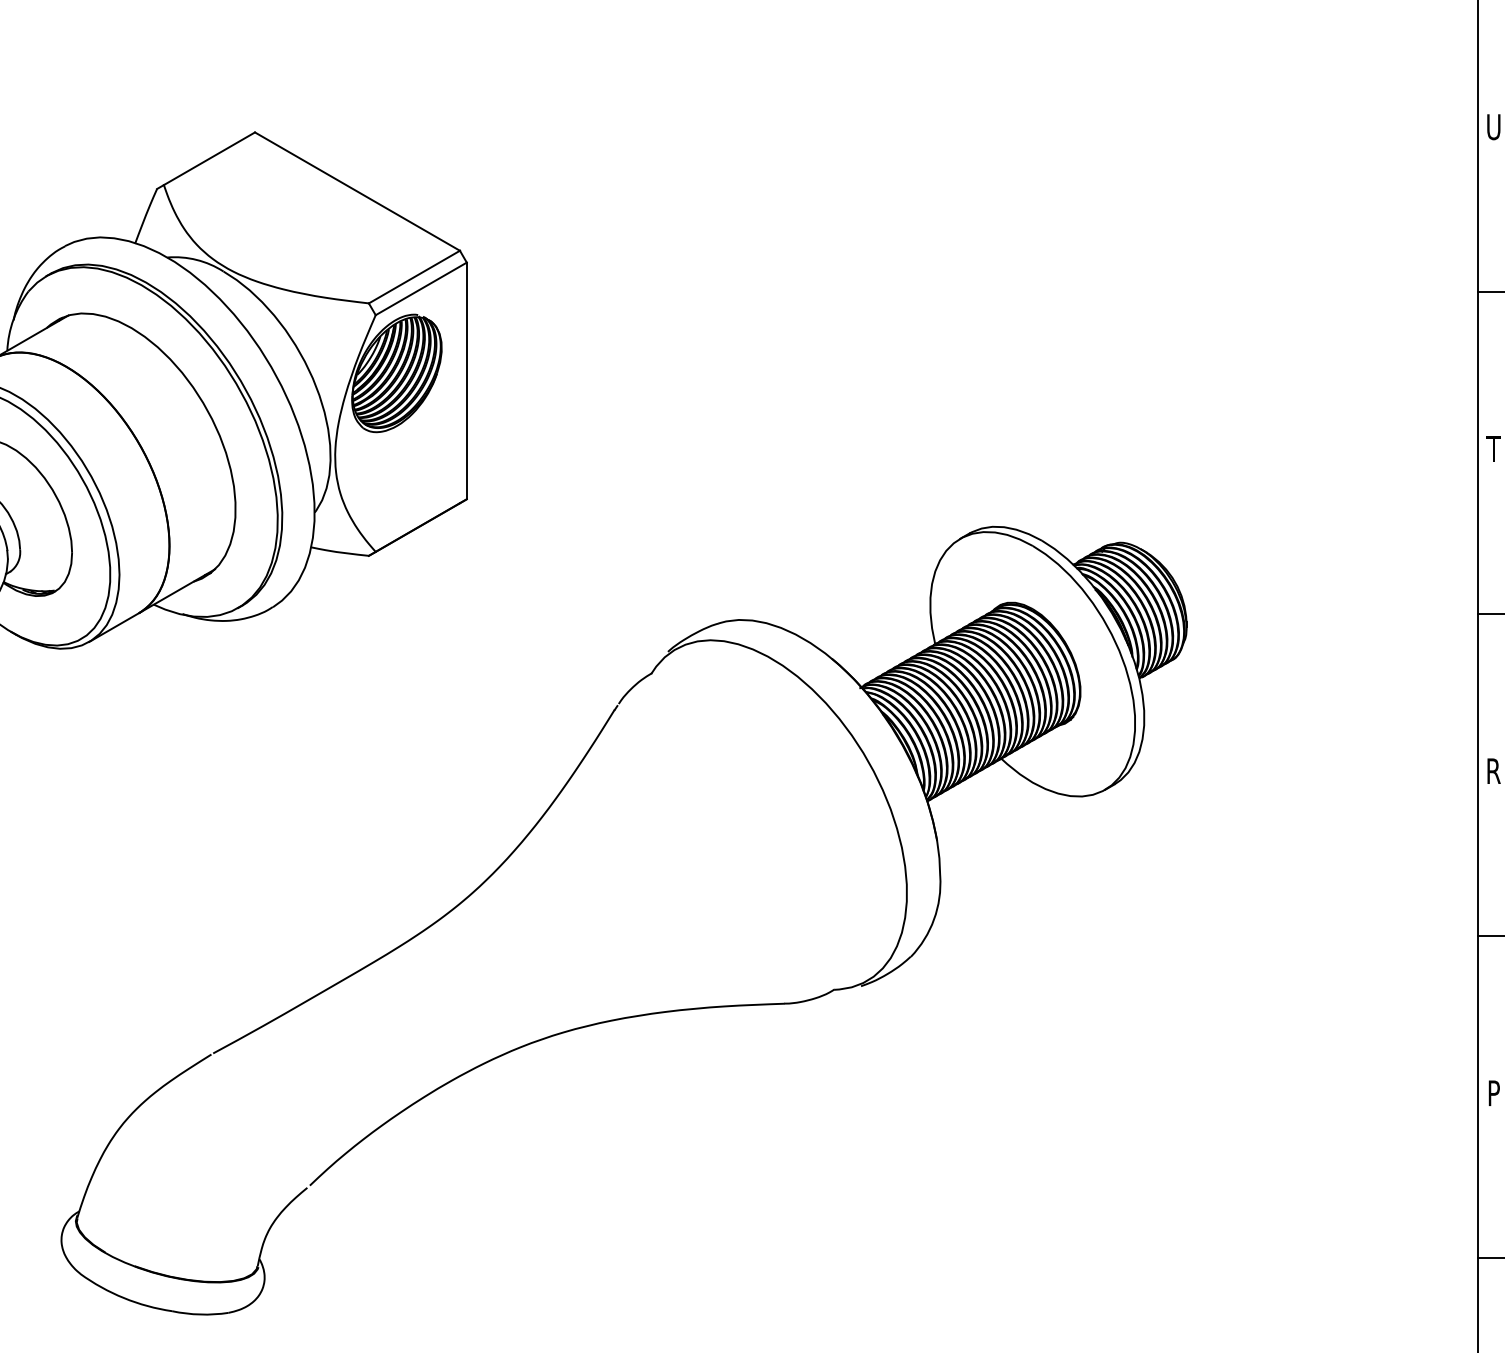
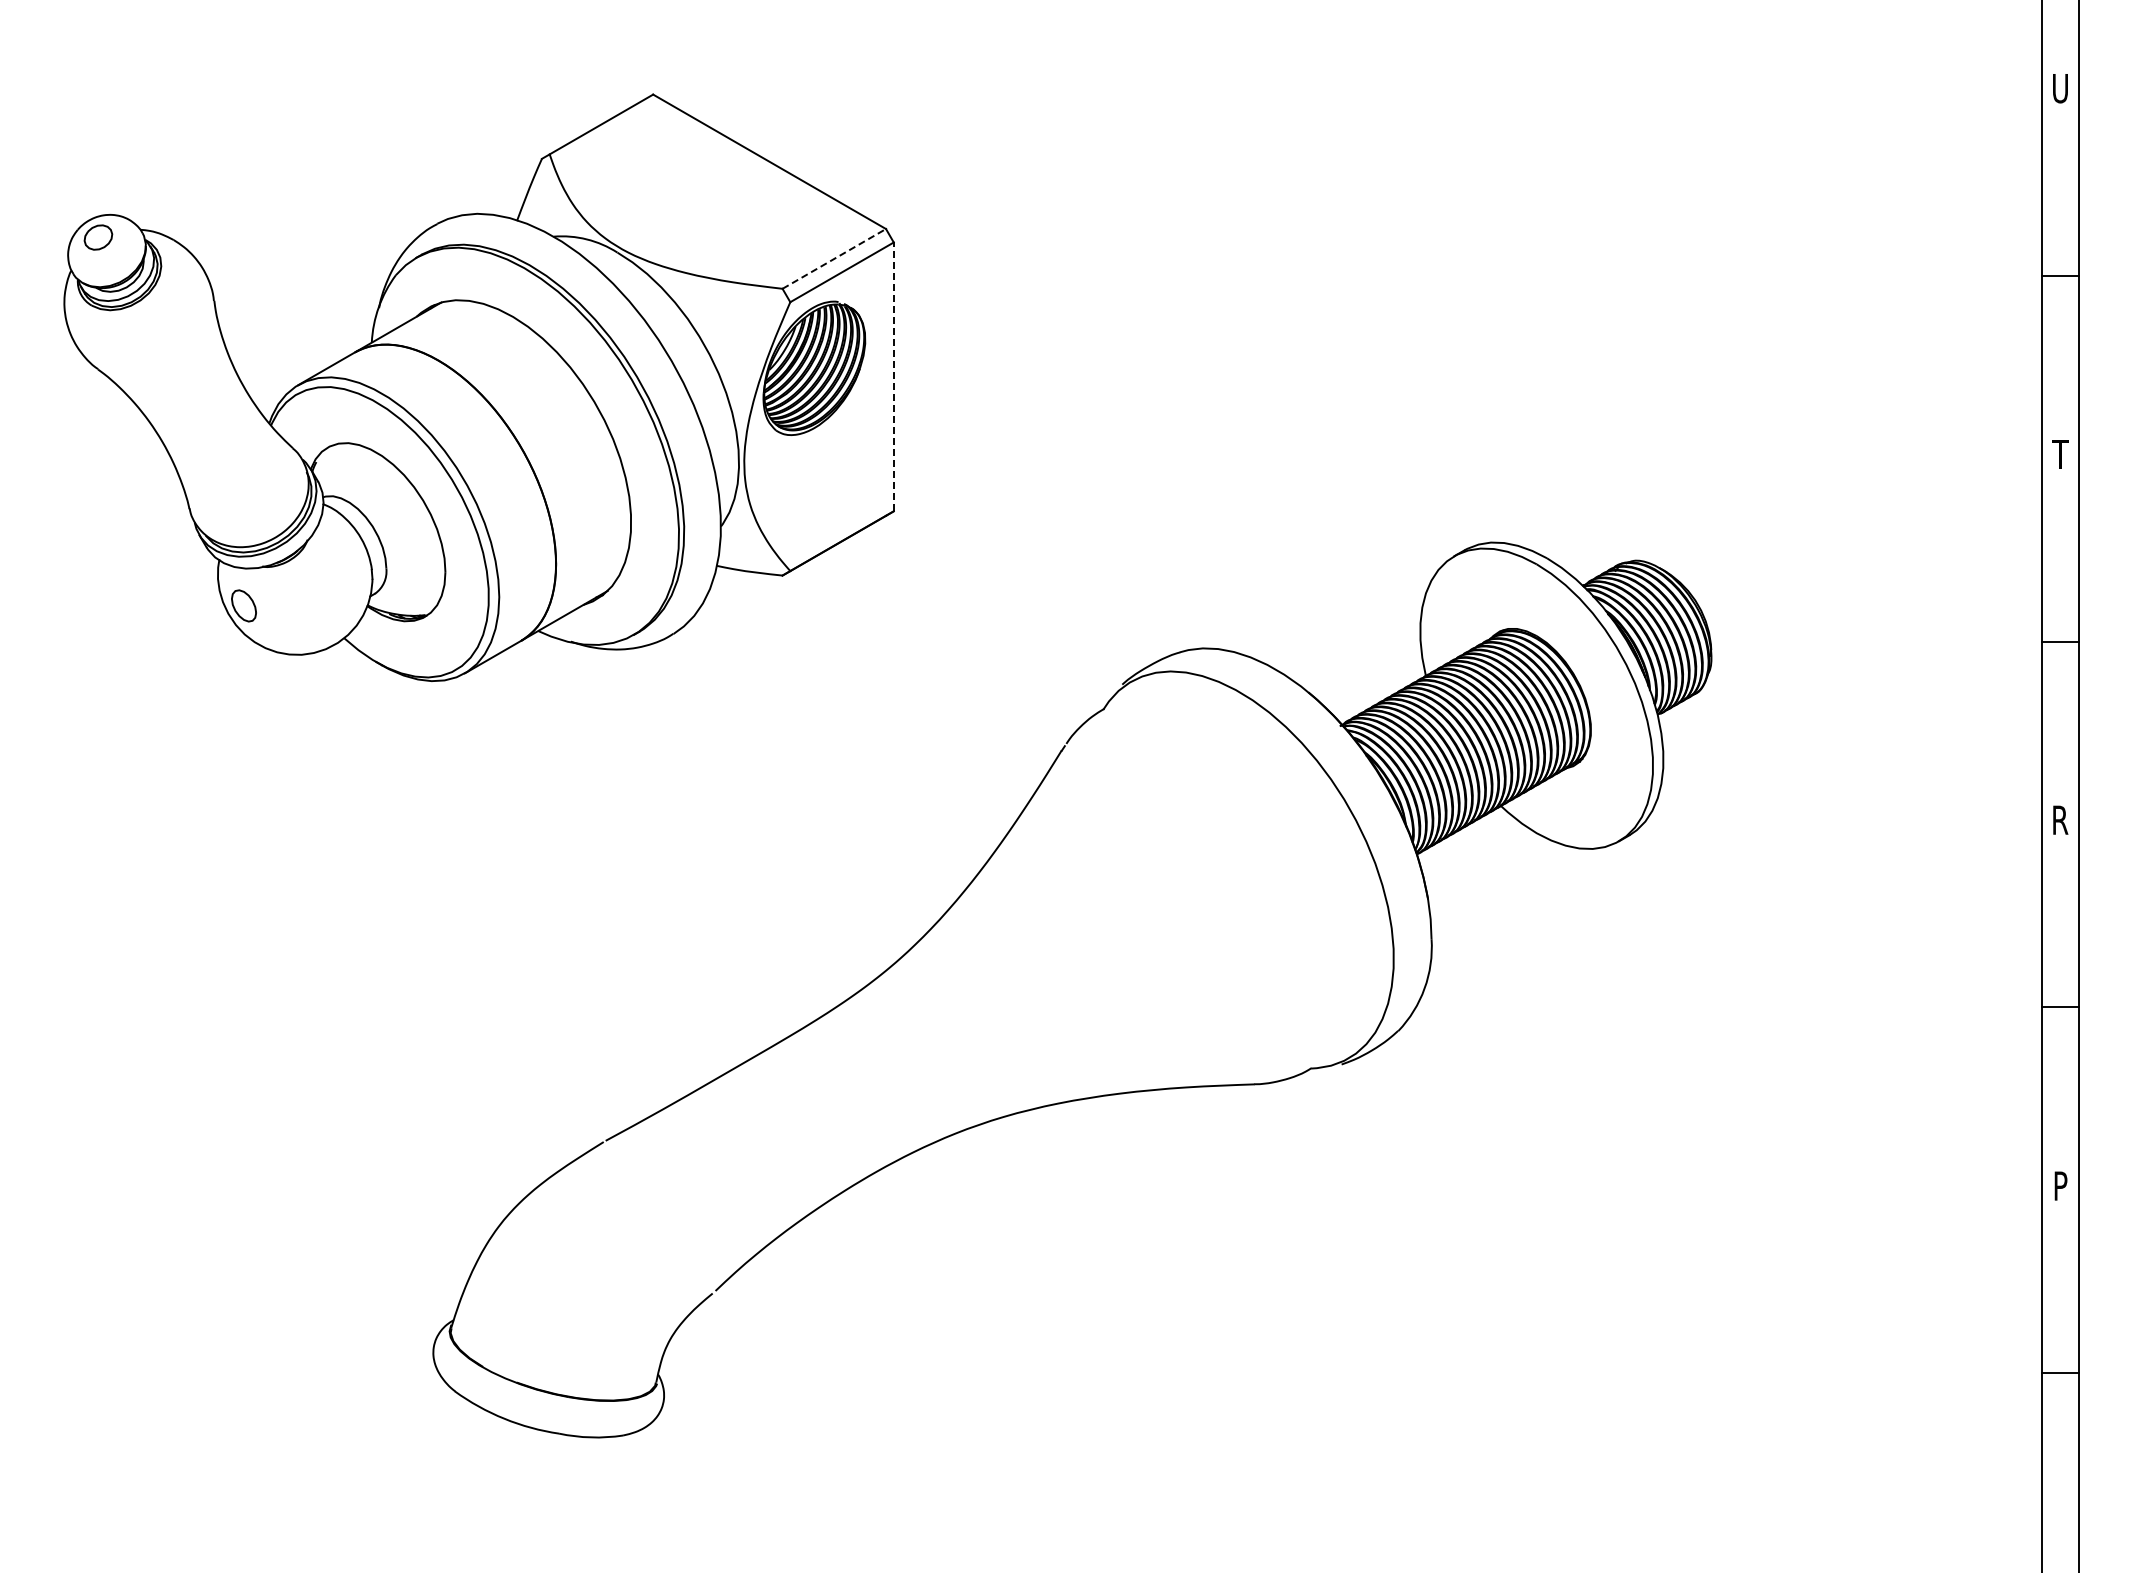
line: (414, 276) -> (834, 258), solid -> dashed
line: (466, 380) -> (893, 376), solid -> dashed

